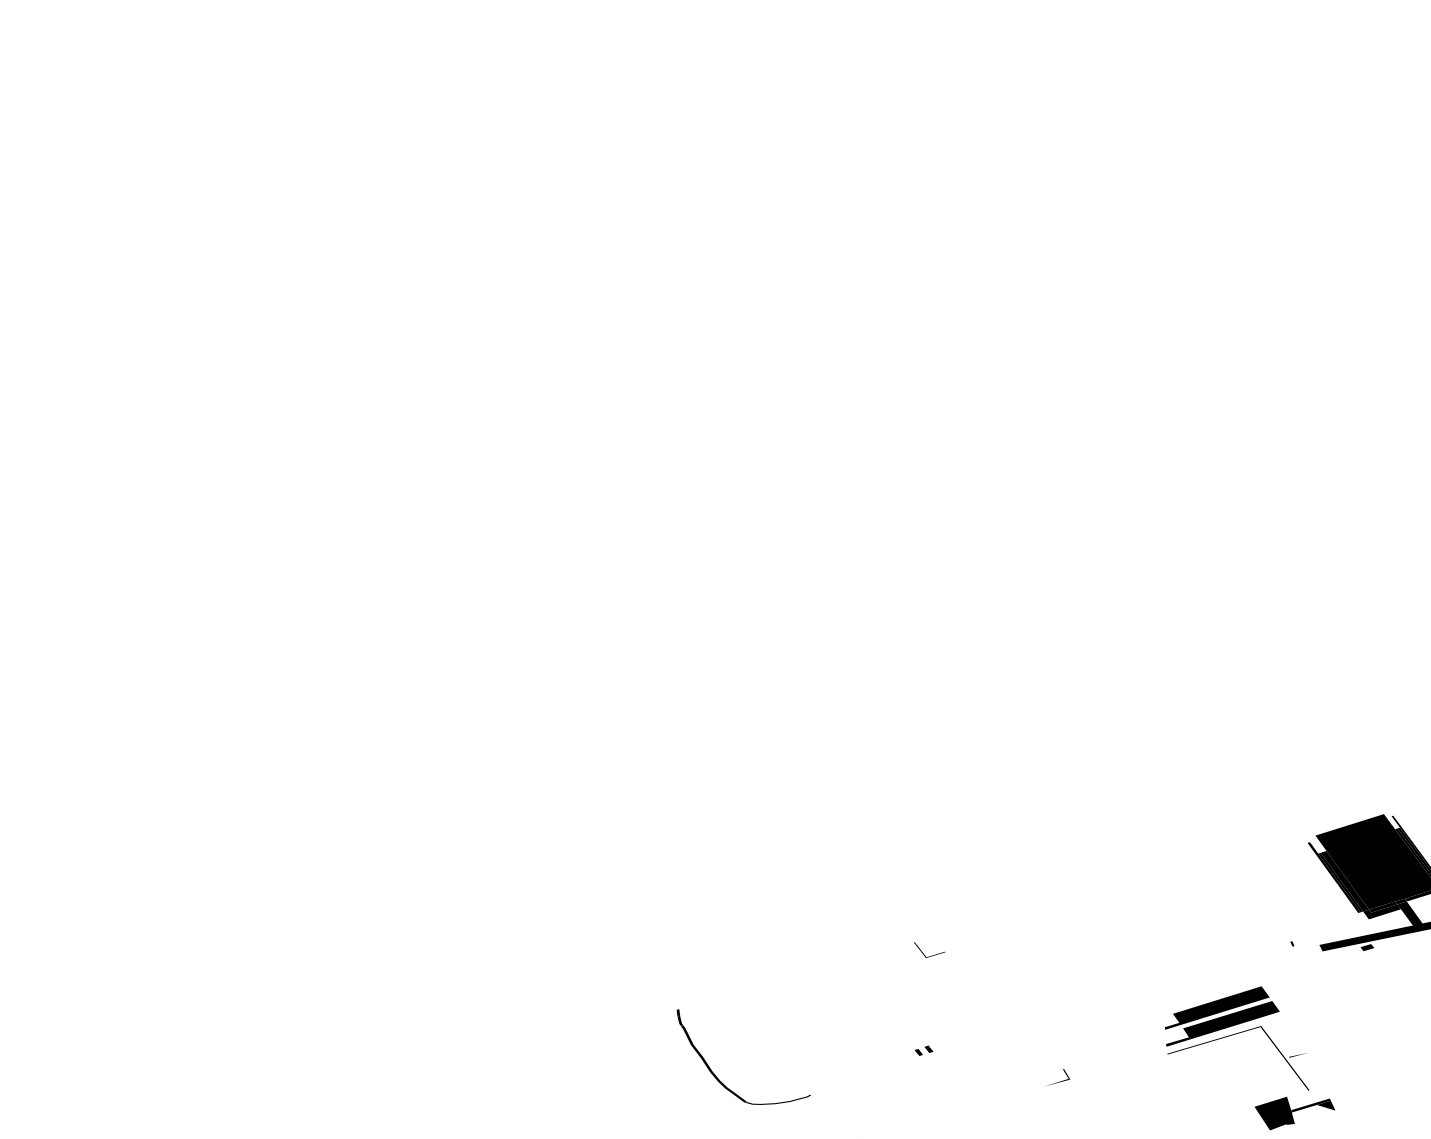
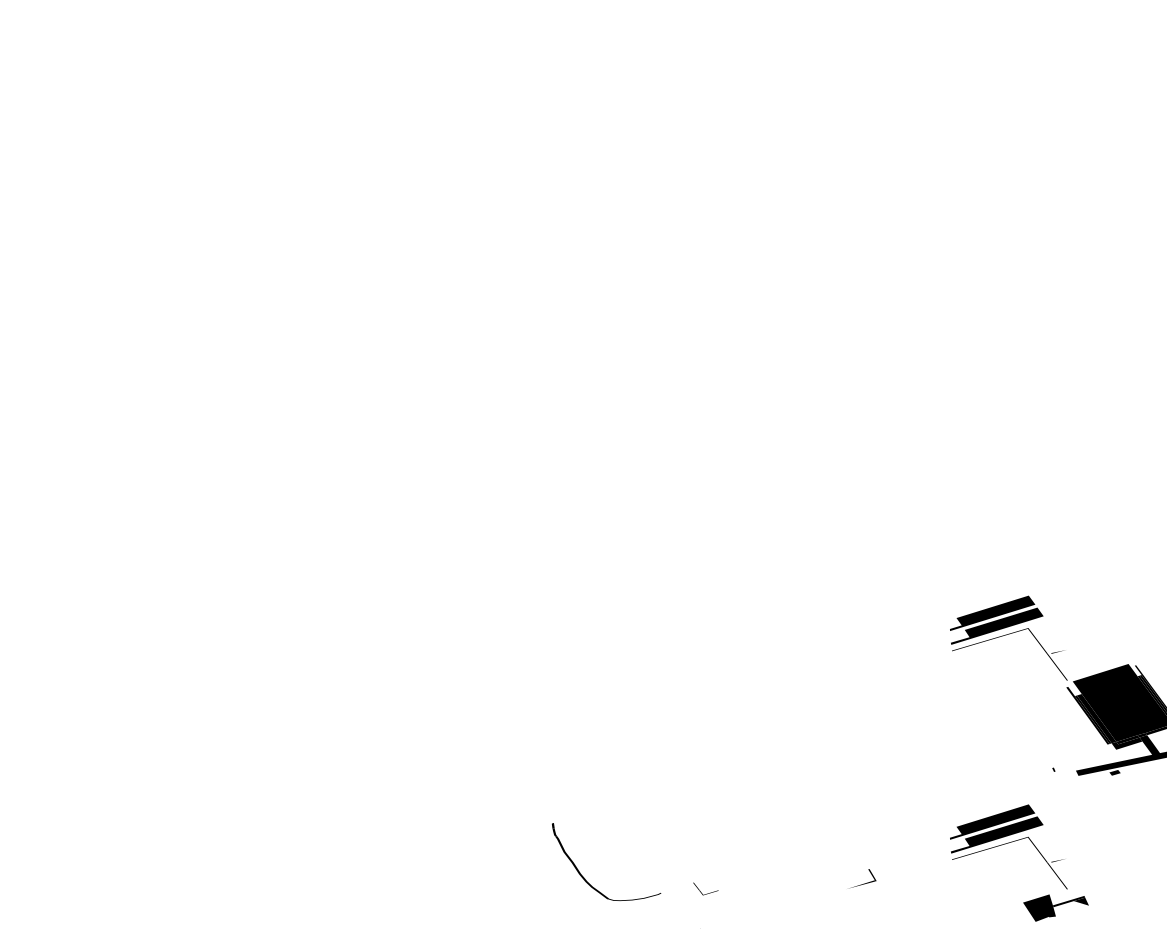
part: (1237, 782) -> (1009, 638), added
part: (931, 955) -> (707, 893), moved
part: (923, 1050) -> (753, 856), removed
part: (1058, 1077) -> (863, 878), size x1.4

